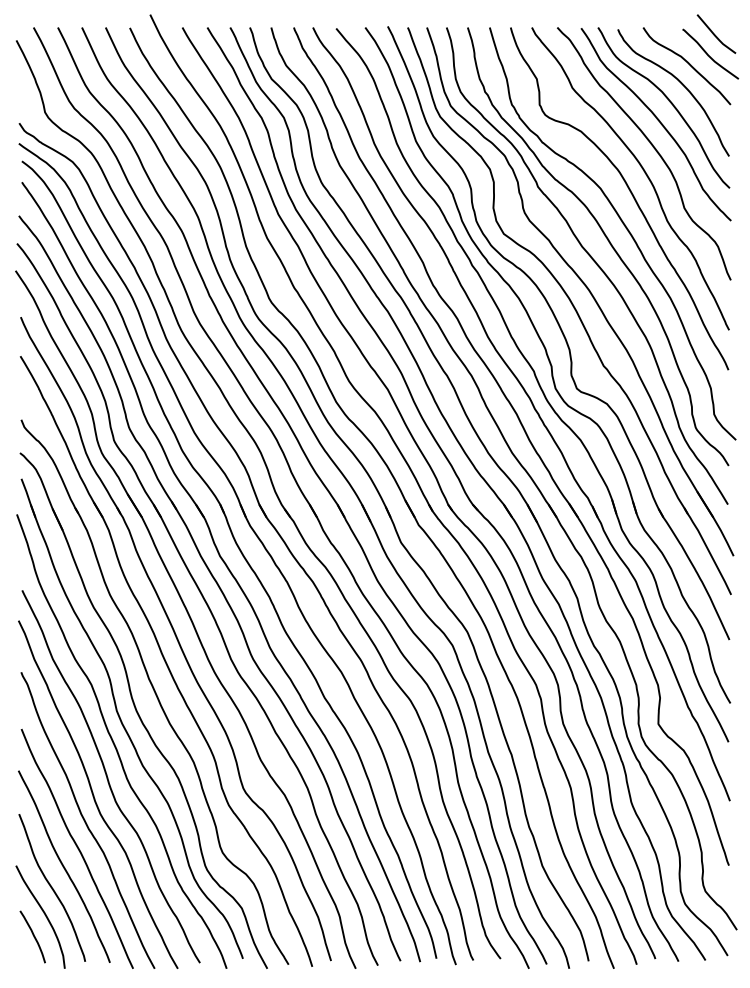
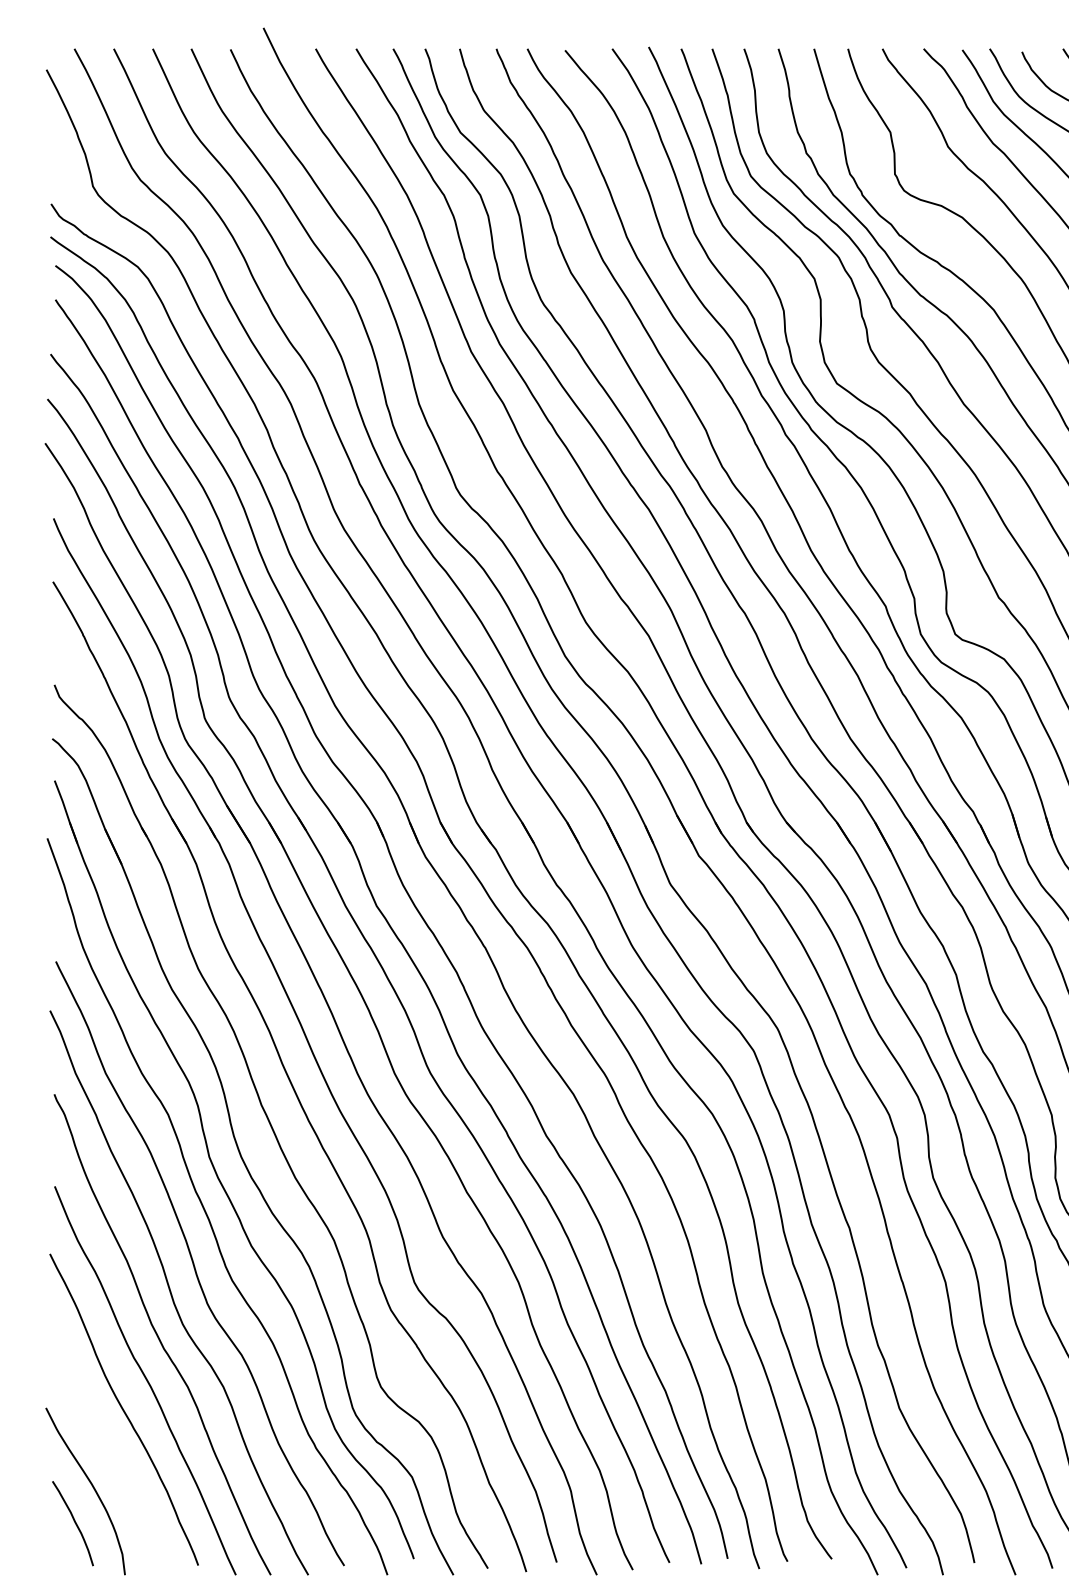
curve: (52, 887) -> (105, 1443), removed

